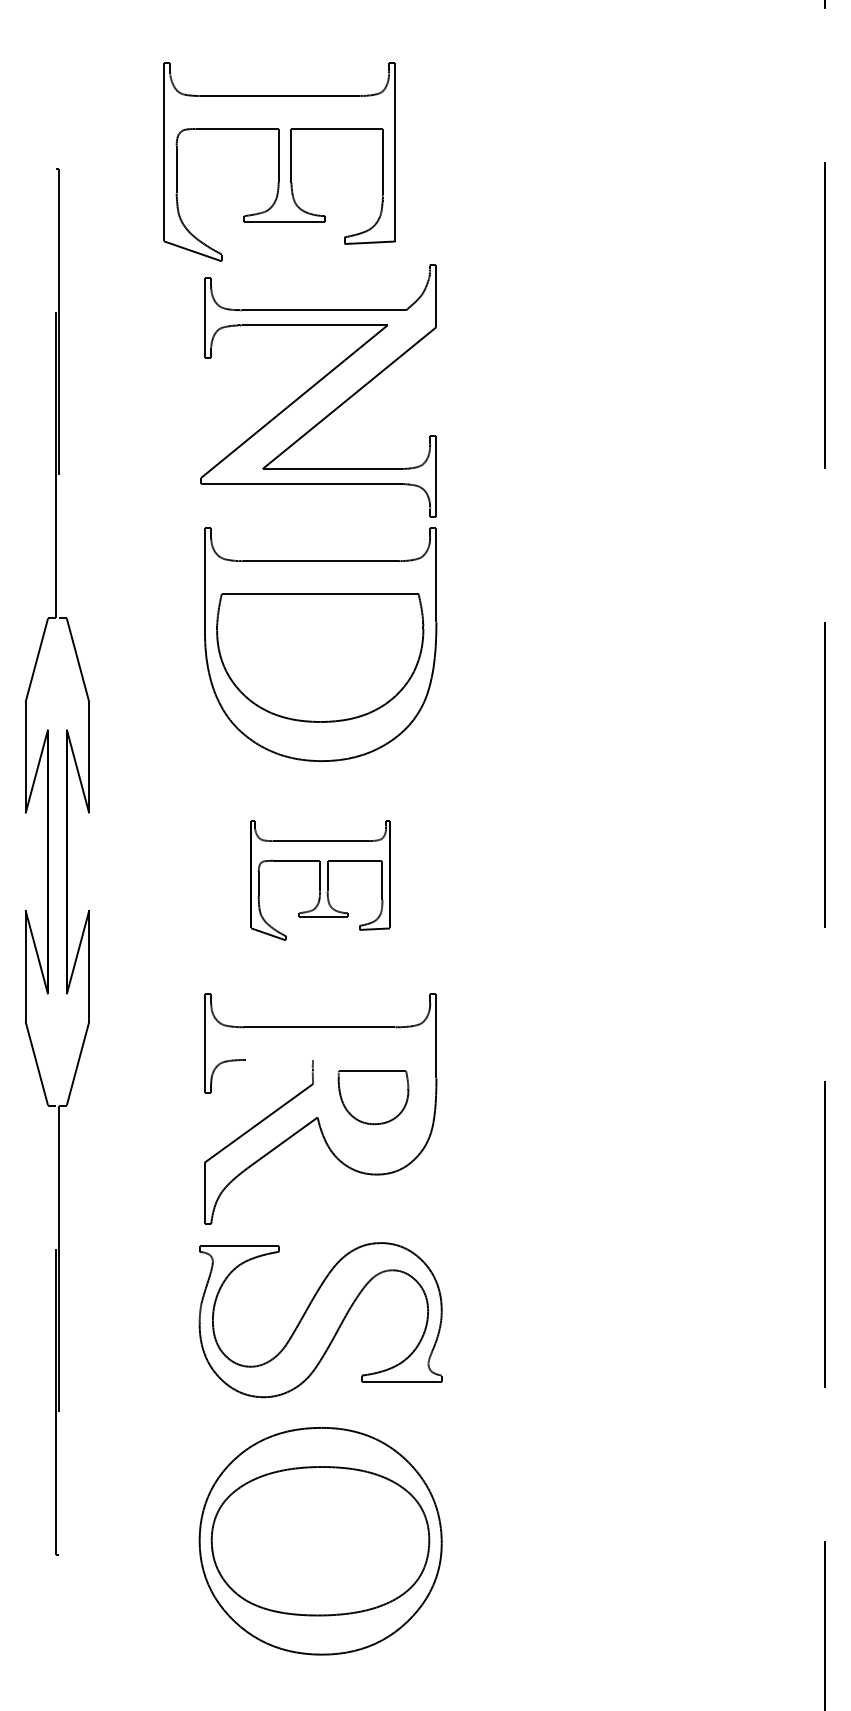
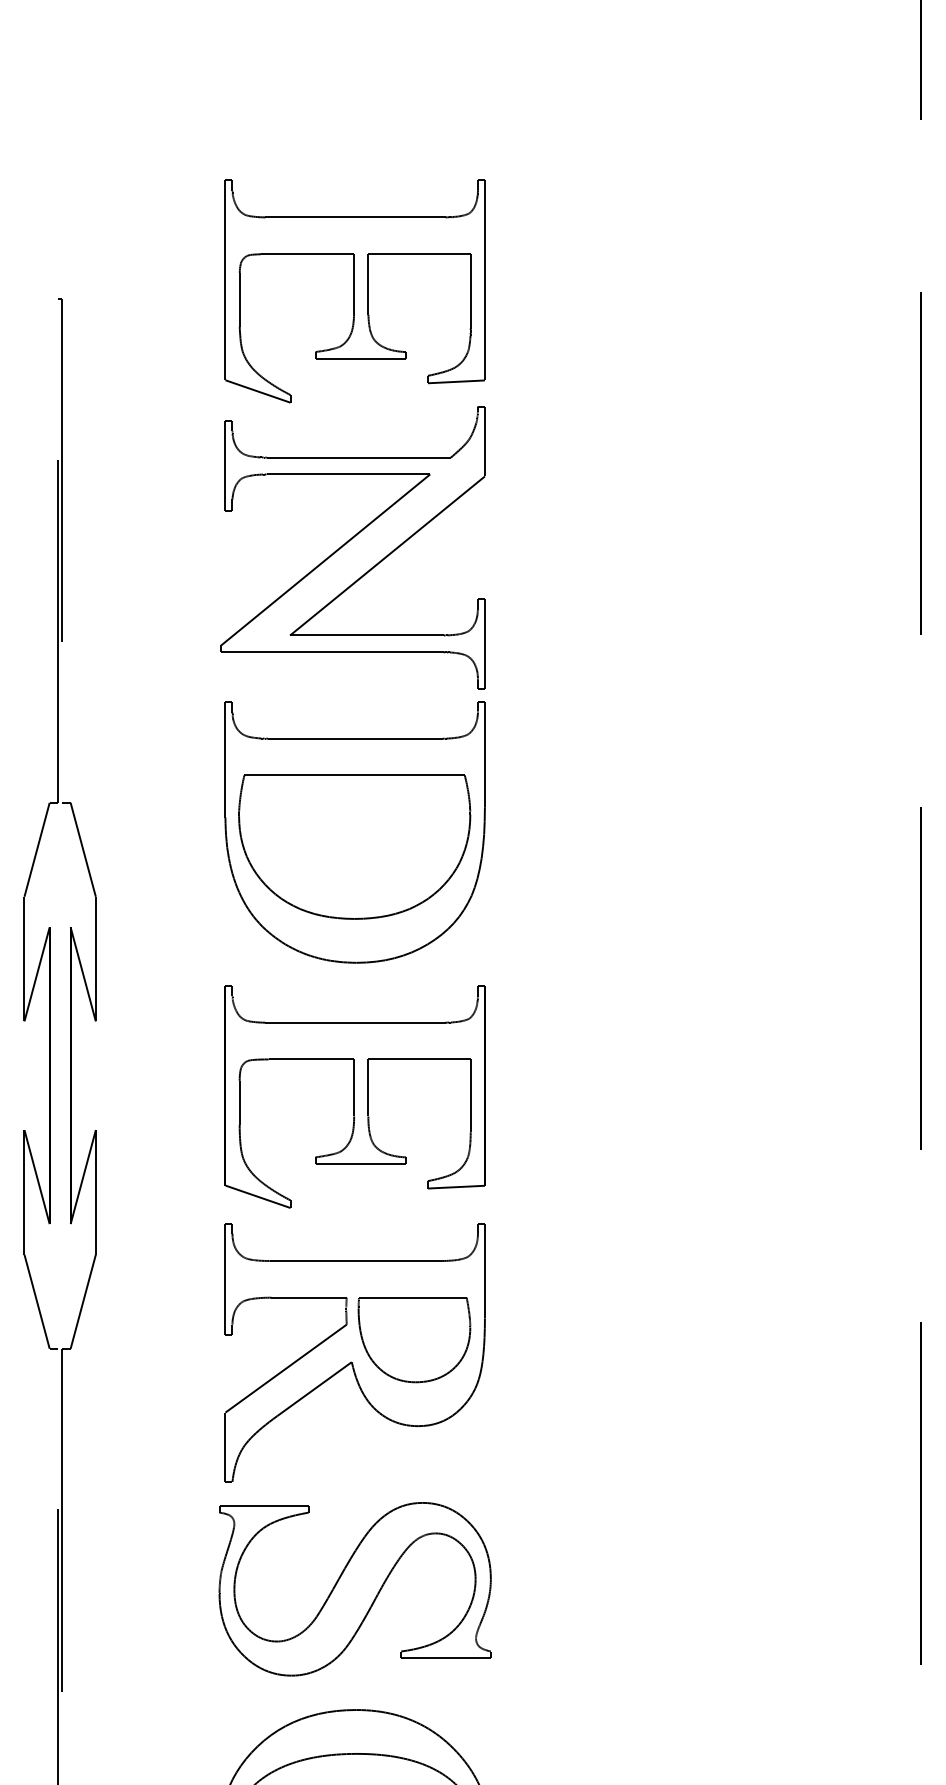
part: (279, 162) -> (354, 291), moved
part: (320, 880) -> (354, 1096), size x1.67
line: (279, 1059) -> (309, 1297), added
part: (373, 1097) -> (414, 1339), size x1.43

